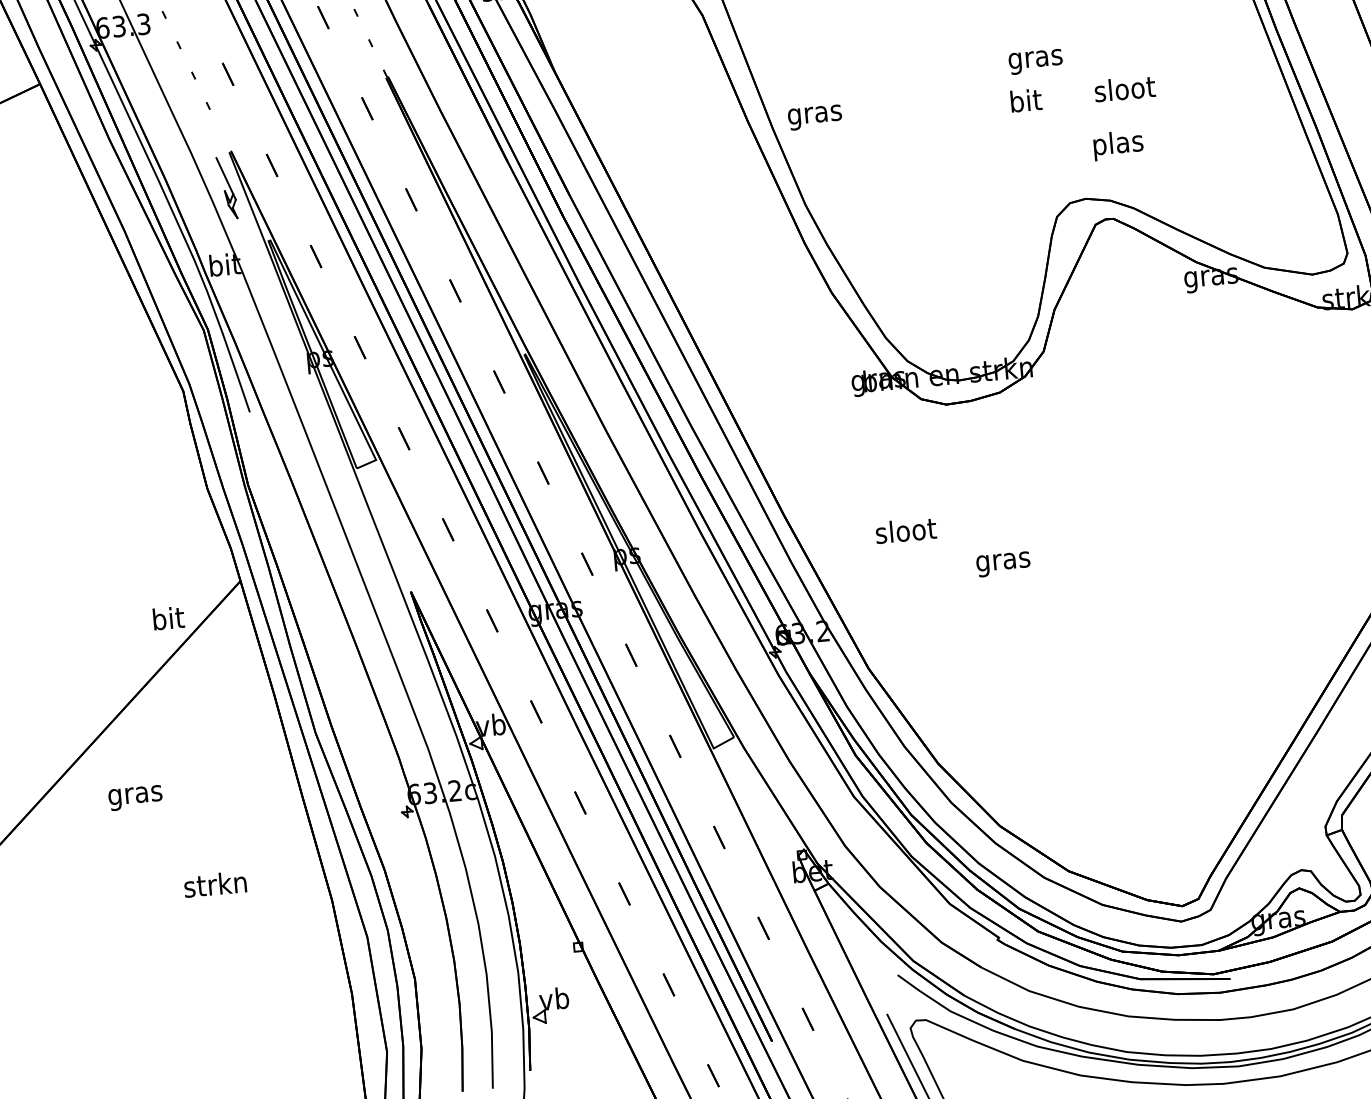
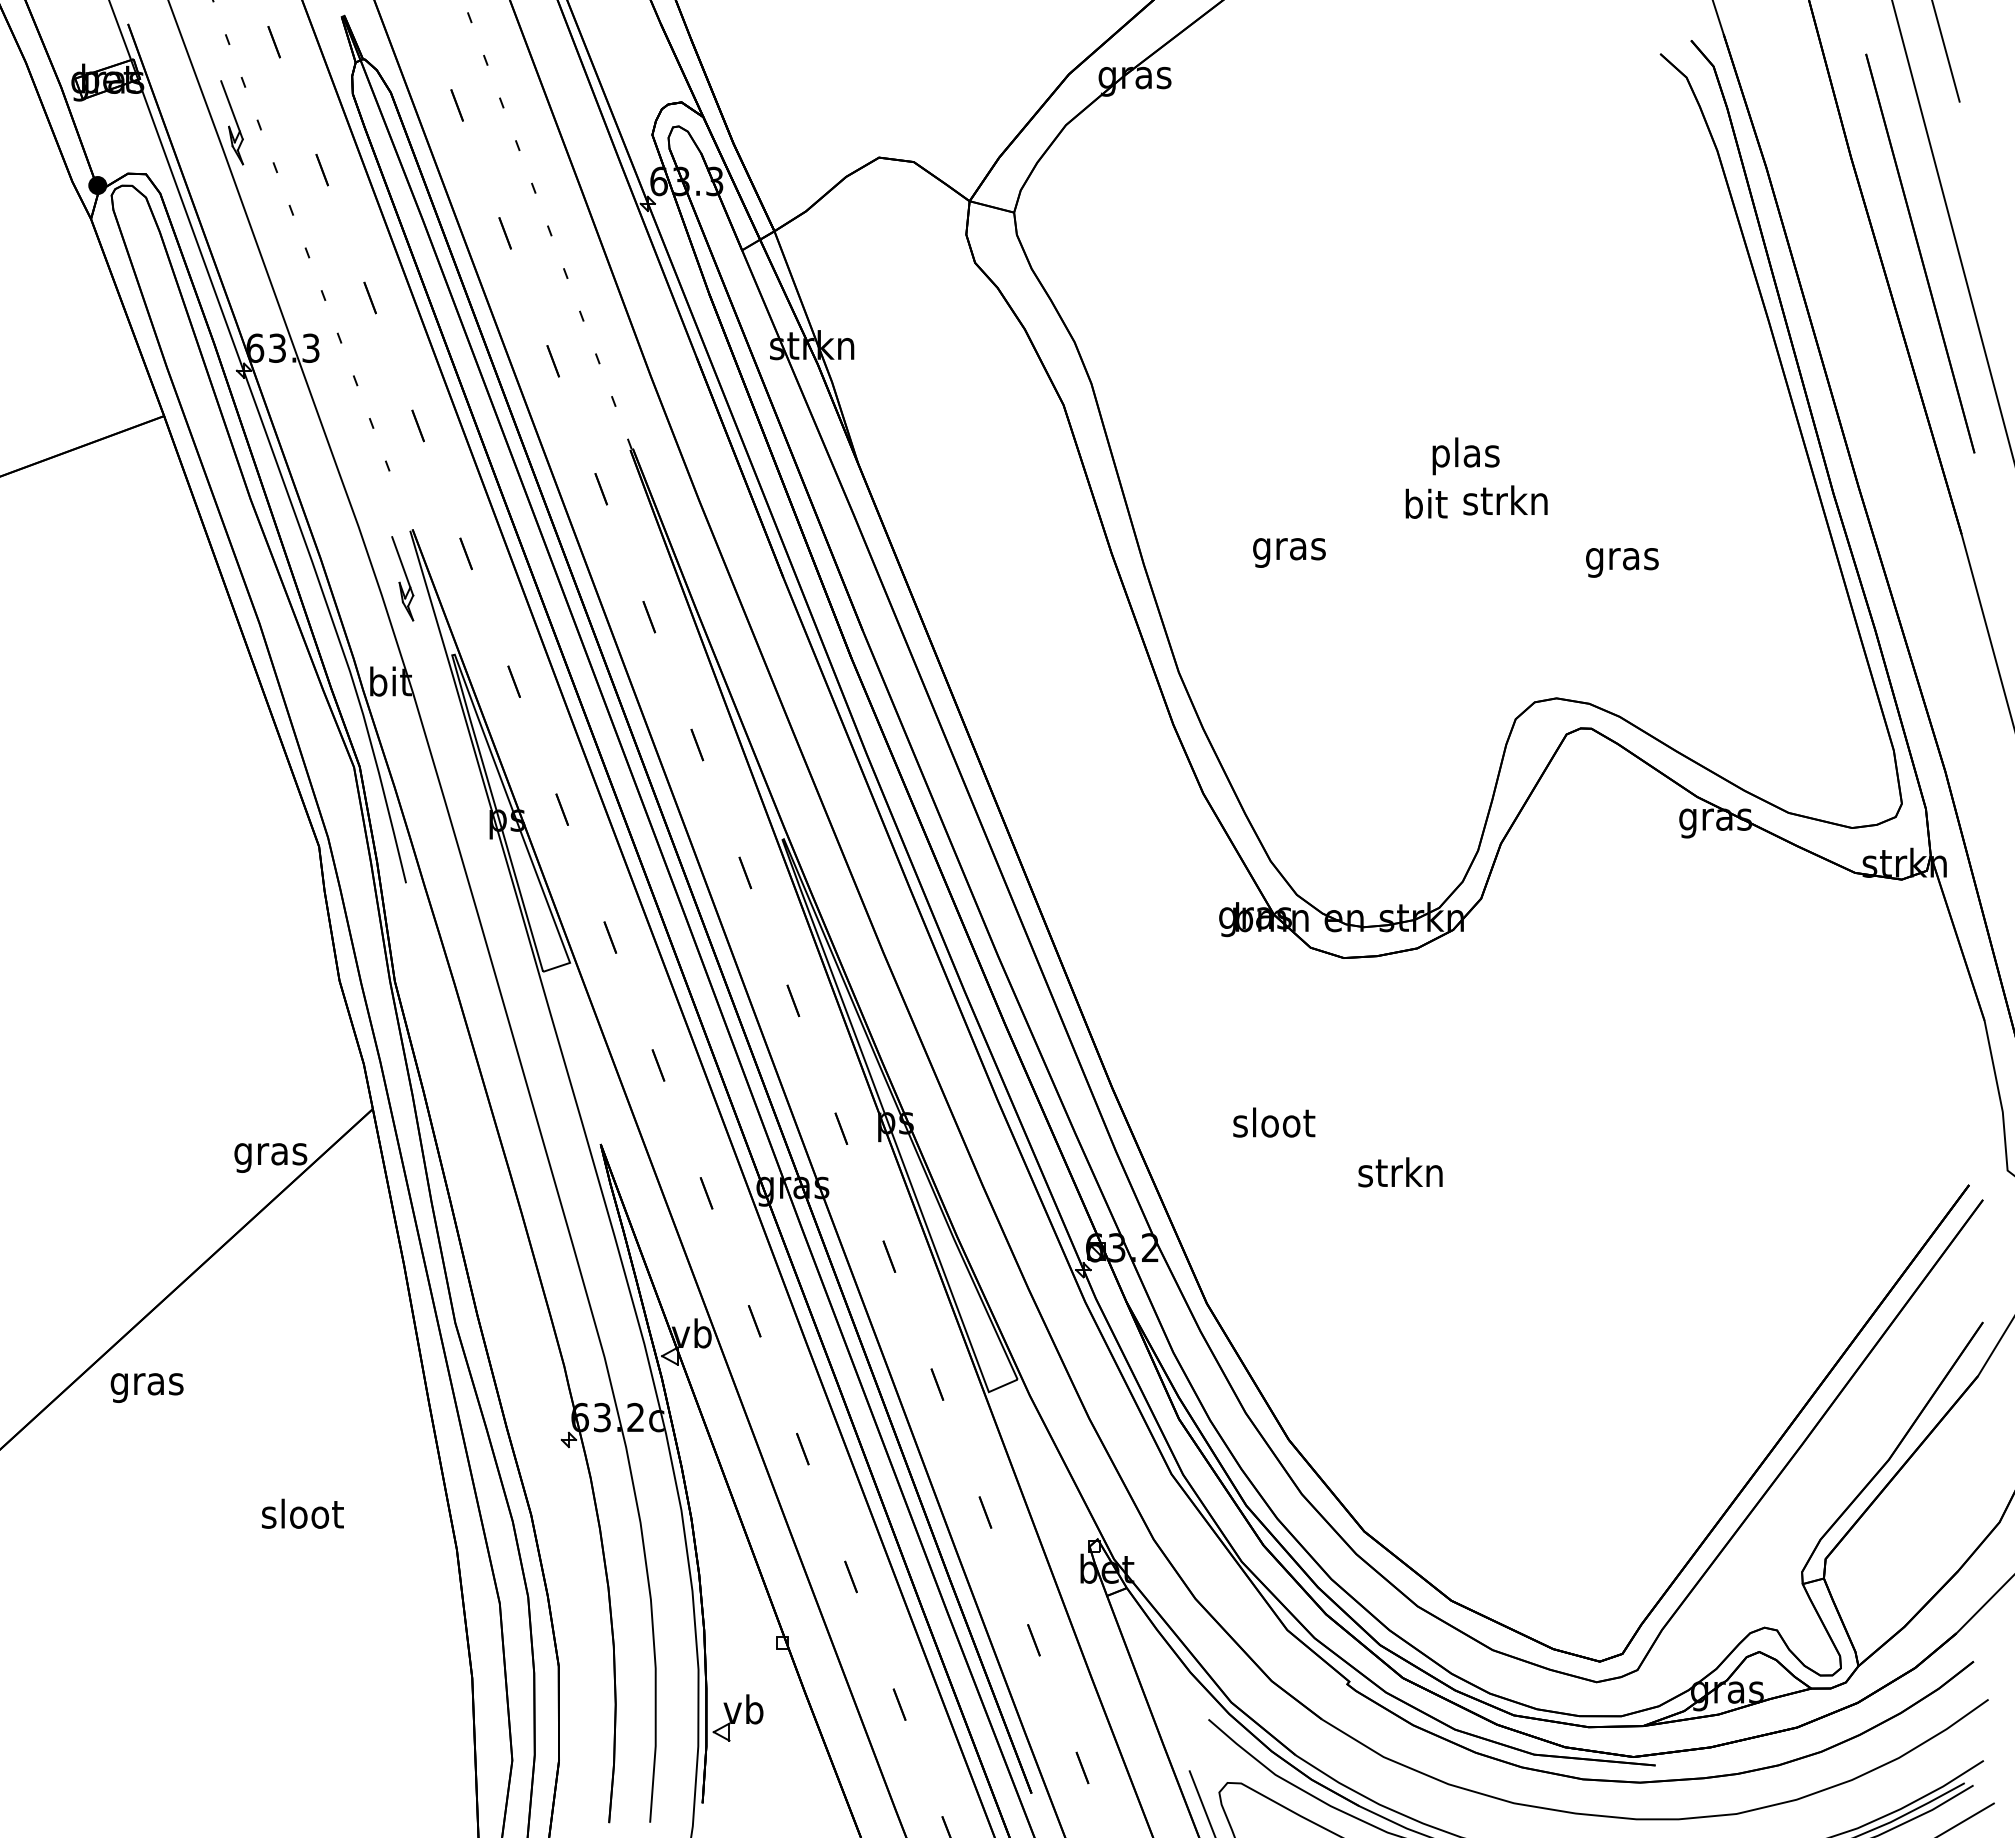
text: (1035, 59) -> (1505, 504), gras -> strkn
text: (1125, 91) -> (1622, 558), sloot -> gras
text: (1026, 100) -> (1426, 503), moved
text: (815, 117) -> (1289, 552), moved
text: (1118, 145) -> (1465, 456), moved
text: (1002, 561) -> (1400, 1175), gras -> strkn
text: (168, 620) -> (270, 1153), bit -> gras
text: (135, 797) -> (146, 1387), moved
text: (215, 884) -> (301, 1513), strkn -> sloot

